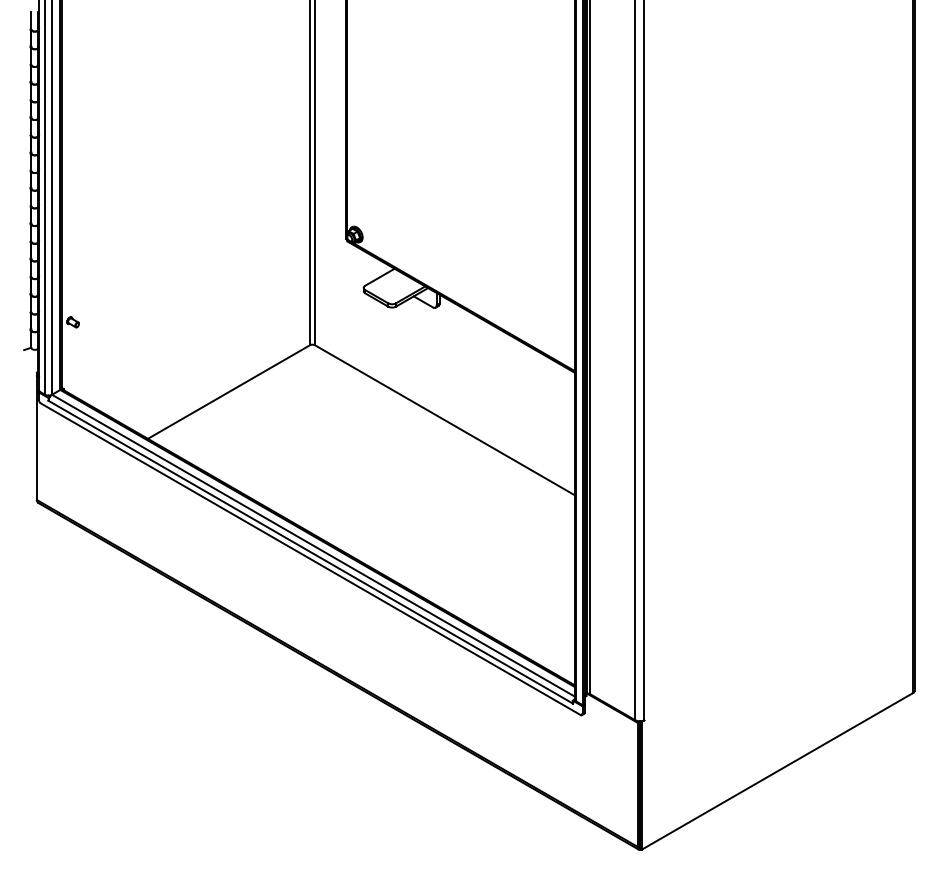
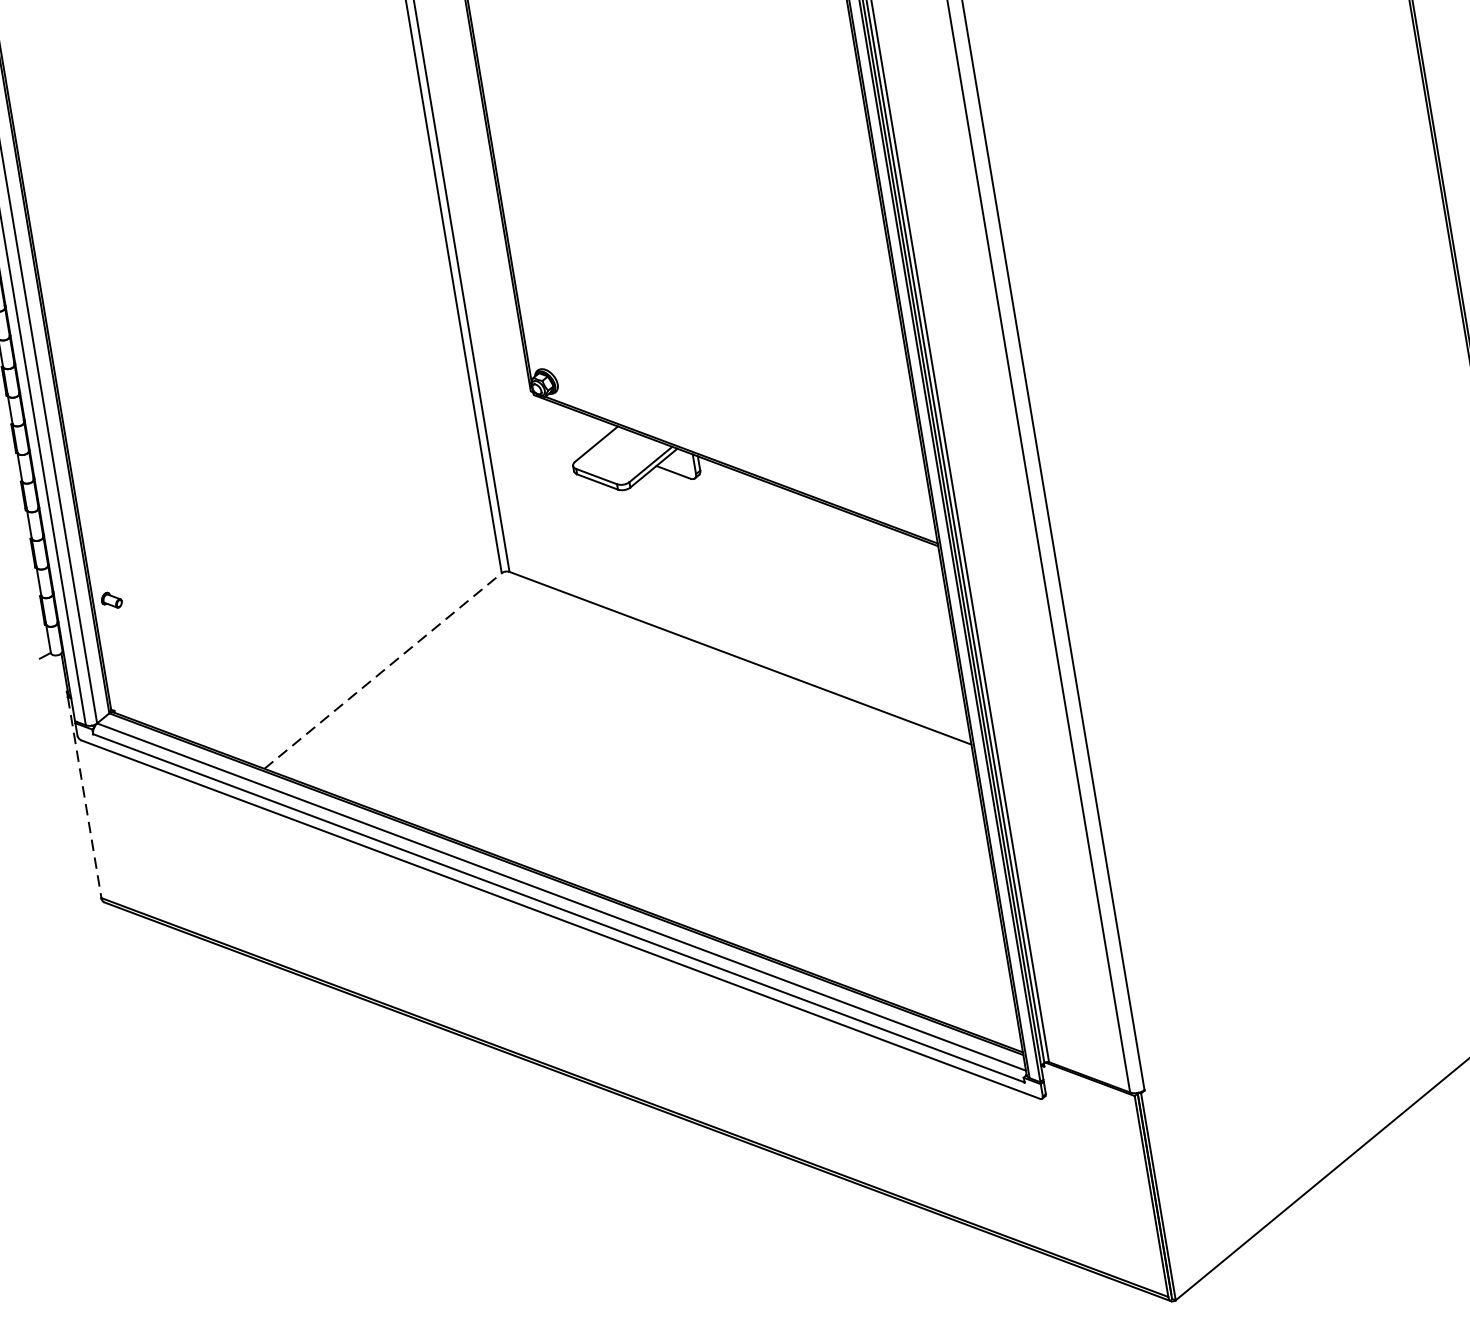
line: (229, 392) -> (384, 671), solid -> dashed
line: (37, 438) -> (85, 798), solid -> dashed

